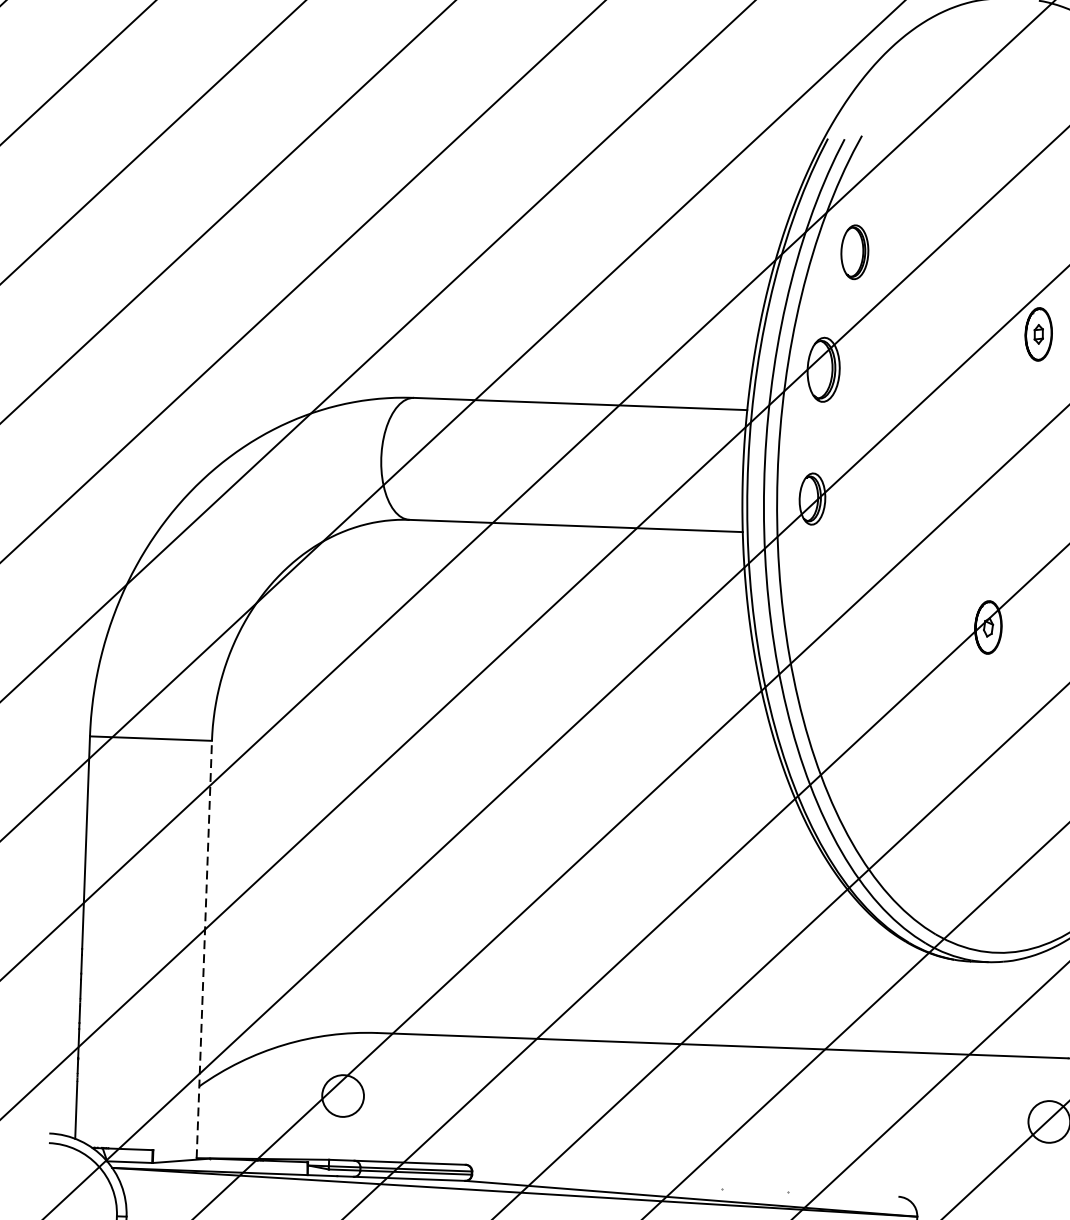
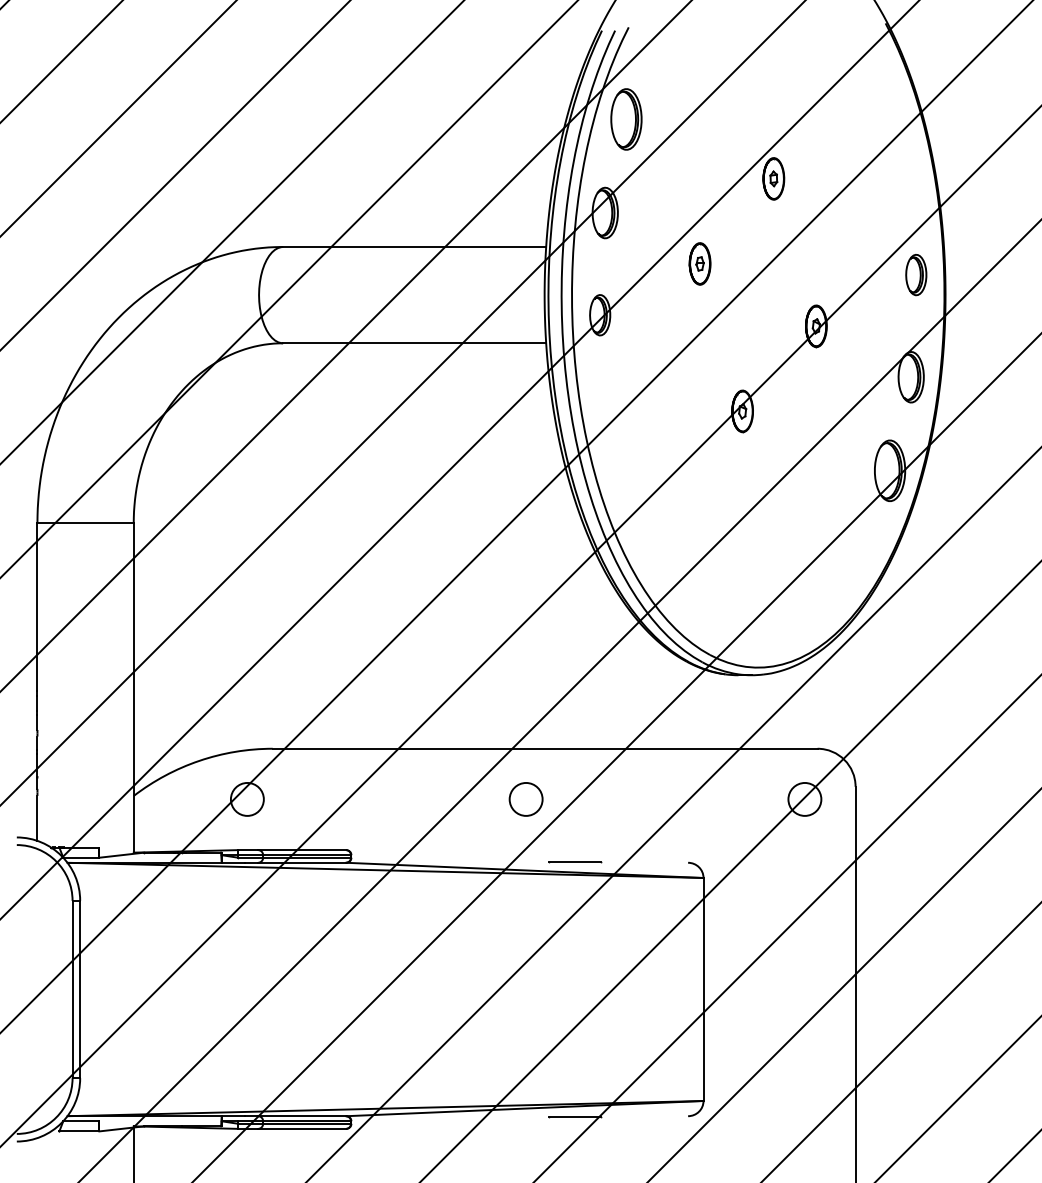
part: (854, 252) -> (626, 119), size x1.43
part: (940, 438) -> (699, 263), added
line: (204, 948) -> (133, 687), dashed -> solid
circle: (695, 1109) -> (525, 799), added
line: (754, 1191) -> (574, 862), added

